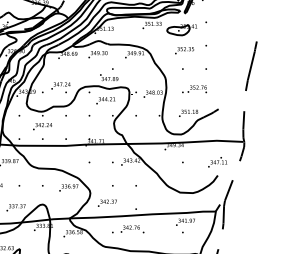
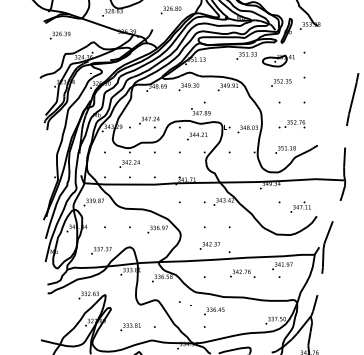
text: (217, 161) -> (300, 206), moved
text: (106, 202) -> (209, 245), moved
text: (132, 229) -> (242, 273), moved

